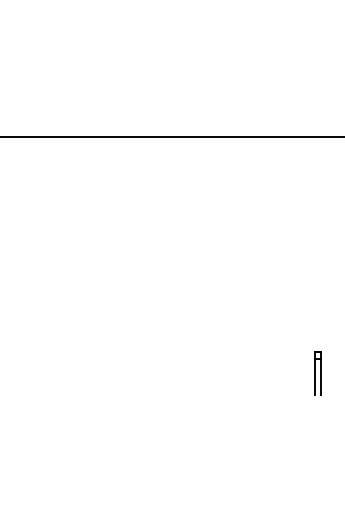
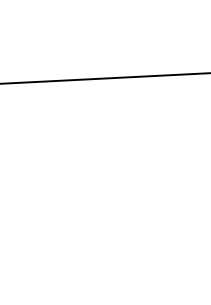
part: (317, 373) -> (176, 244), removed

